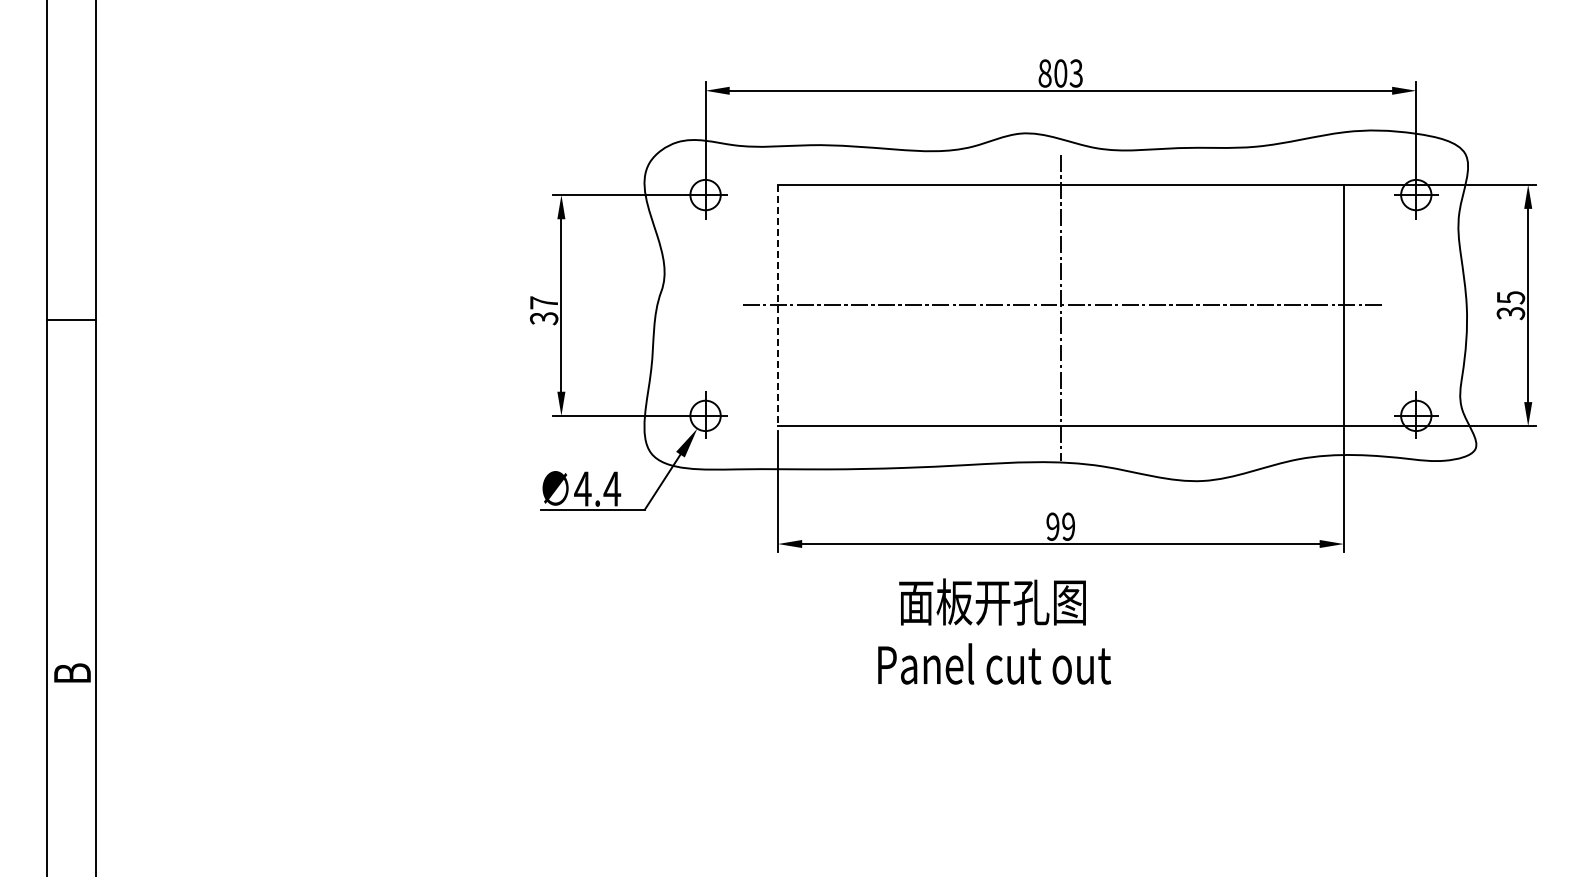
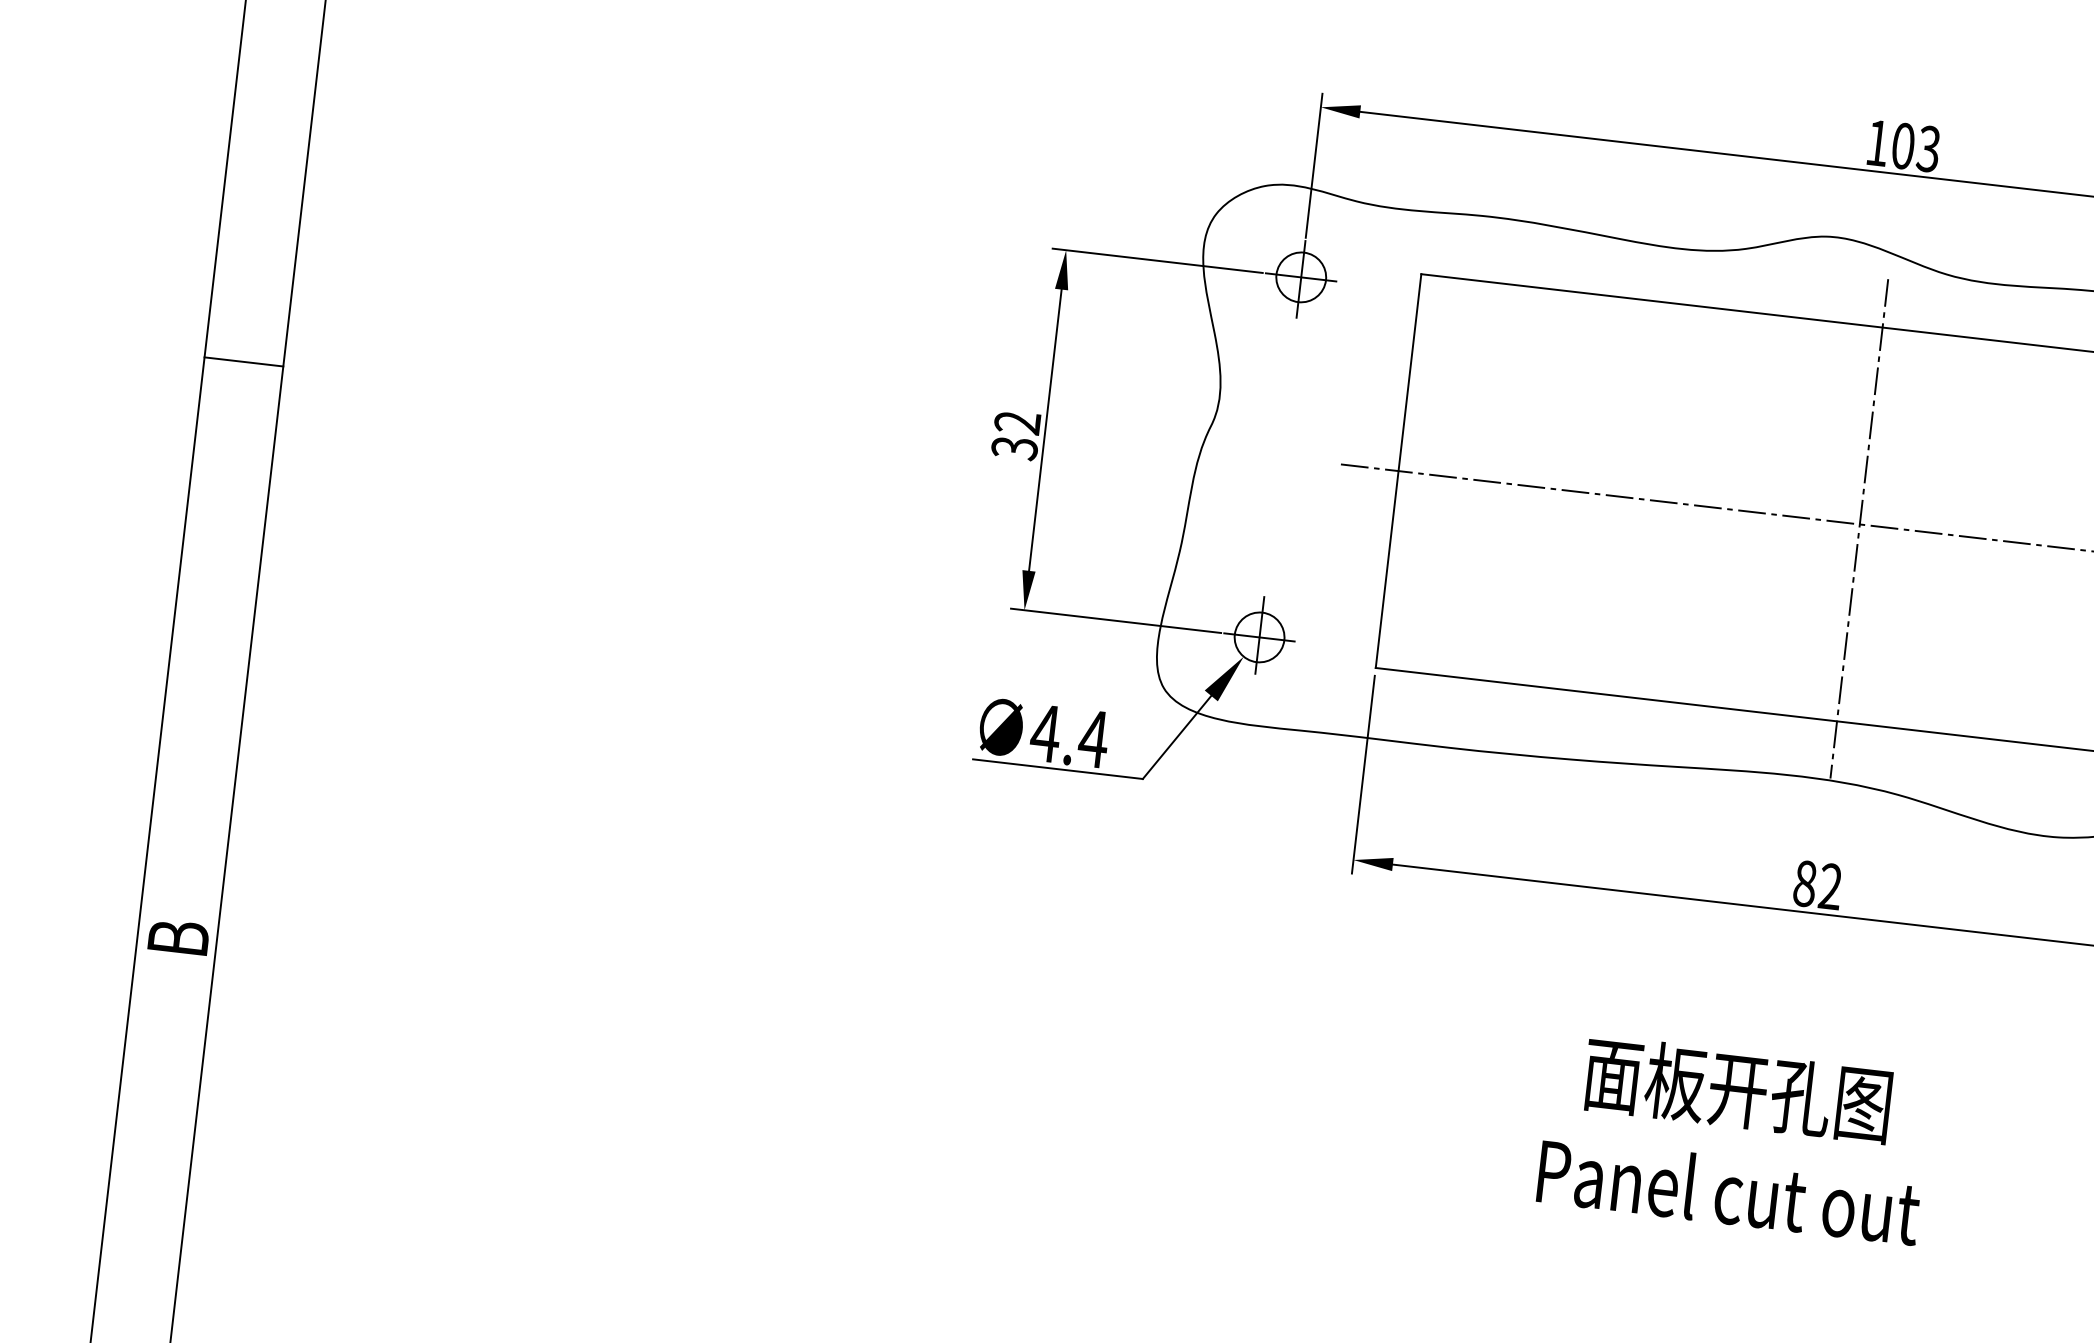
text: (1044, 73) -> (1876, 143), 803 -> 103
text: (543, 302) -> (1016, 421), 37 -> 32
line: (778, 305) -> (1399, 471), dashed -> solid
text: (1060, 526) -> (1817, 884), 99 -> 82
text: (994, 631) -> (1735, 1137), moved

